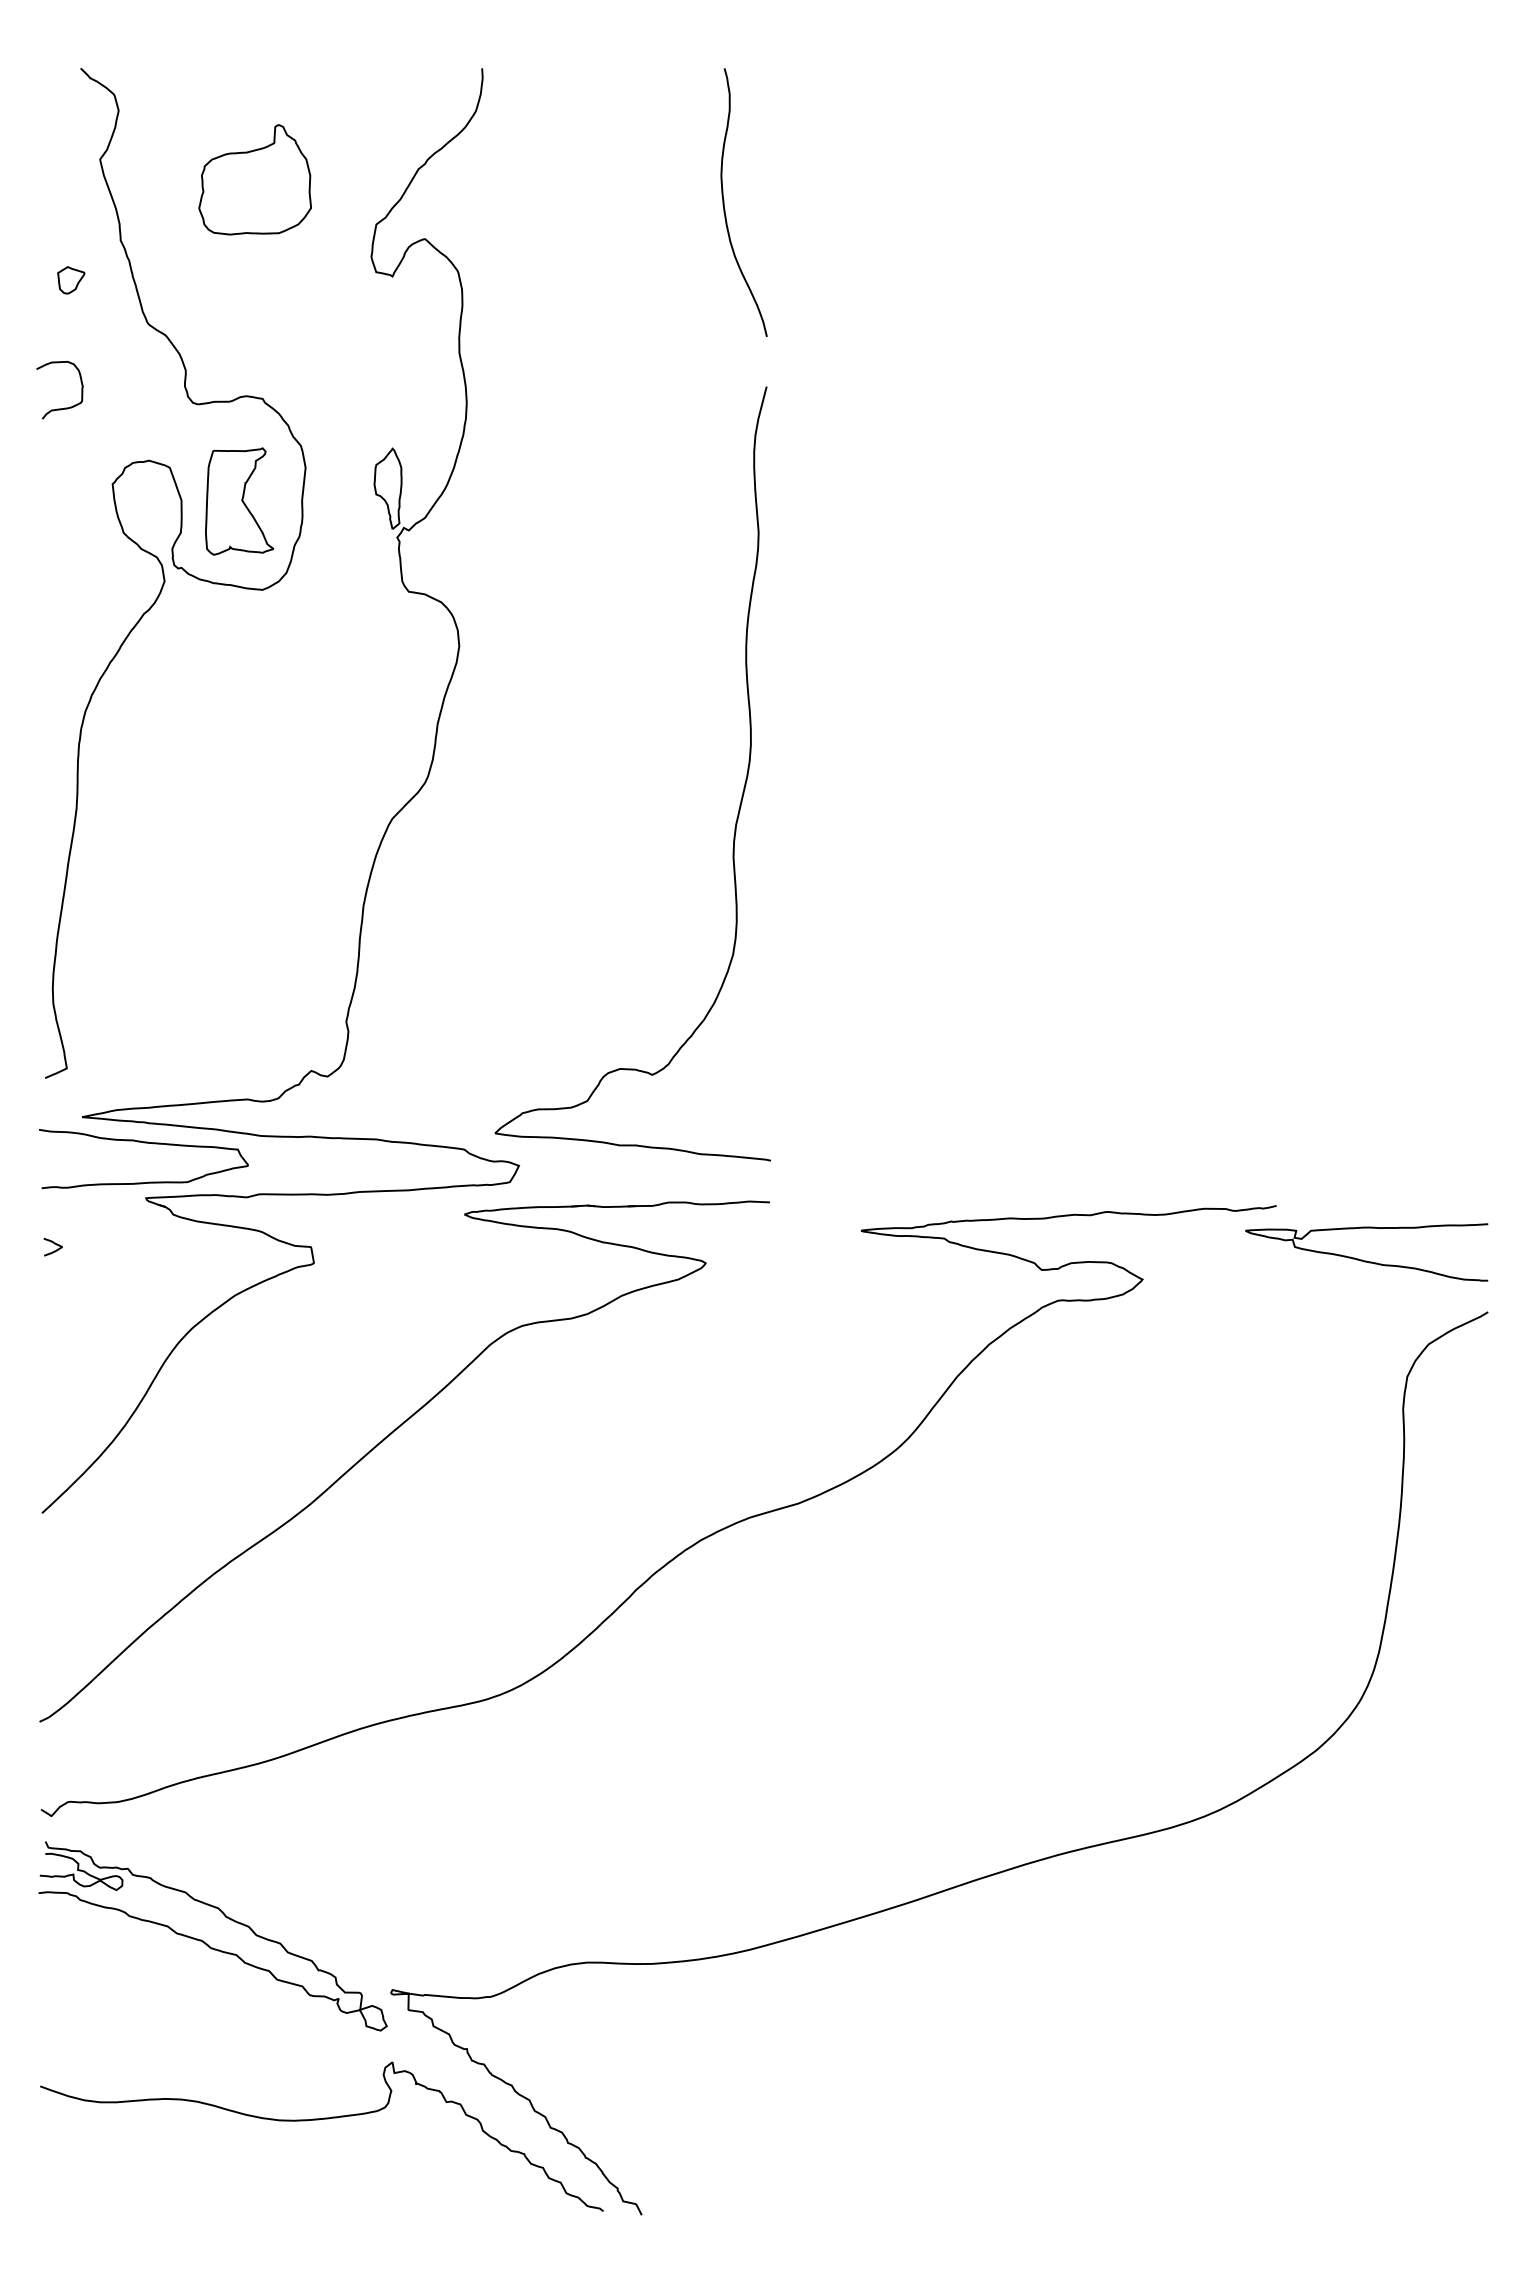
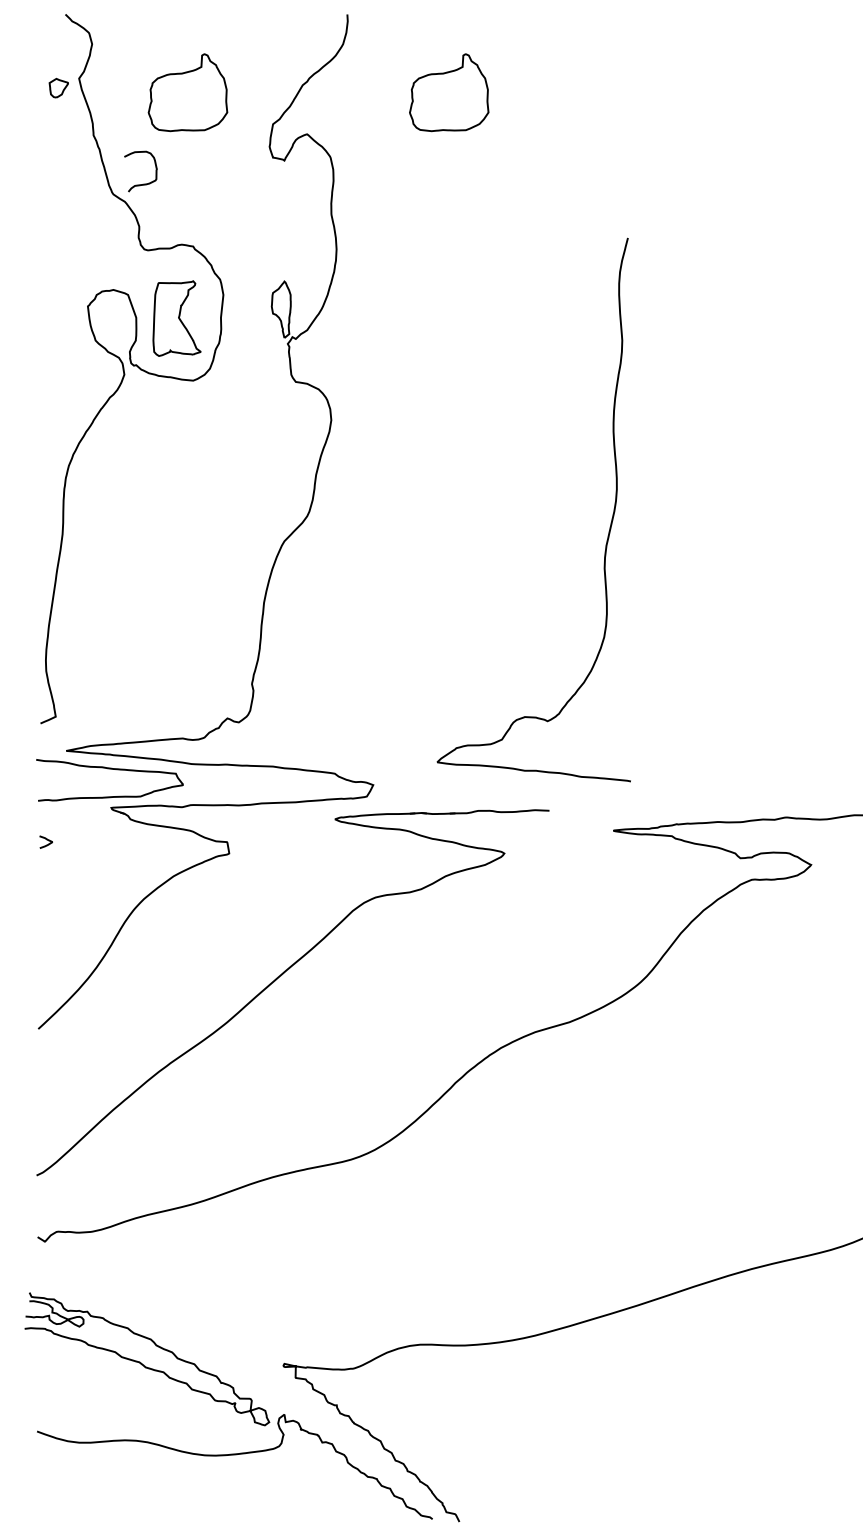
part: (626, 179) -> (448, 92), added
curve: (724, 202) -> (517, 108), removed
part: (71, 280) -> (59, 88), moved
curve: (64, 407) -> (143, 183), moved
curve: (740, 800) -> (609, 528), moved
part: (207, 1943) -> (143, 1364), moved

